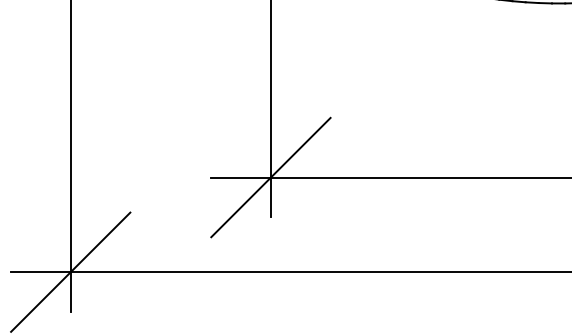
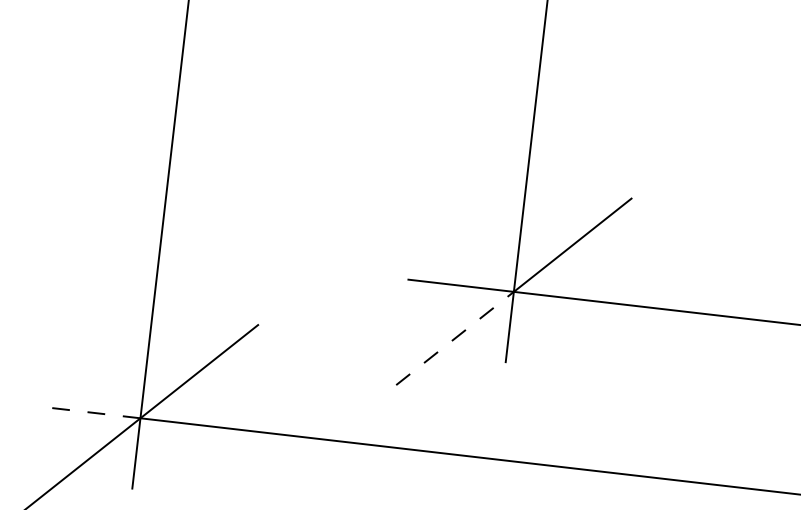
line: (241, 207) -> (455, 338), solid -> dashed
line: (40, 272) -> (86, 412), solid -> dashed

